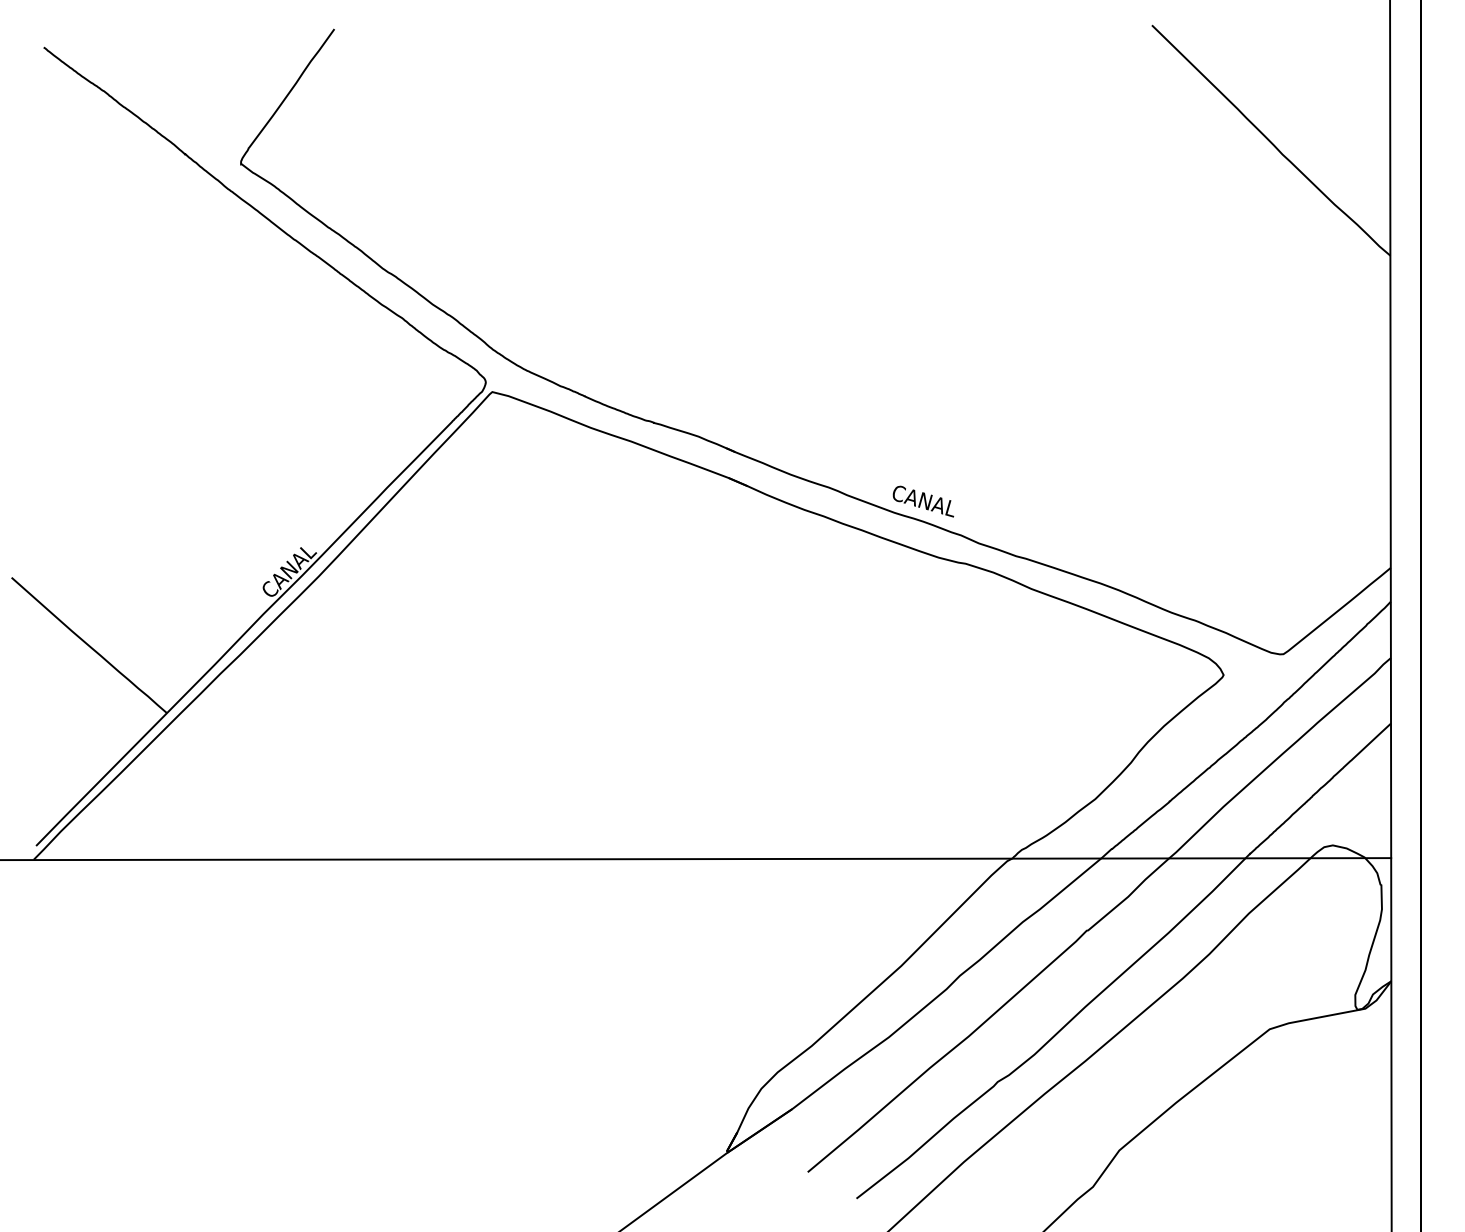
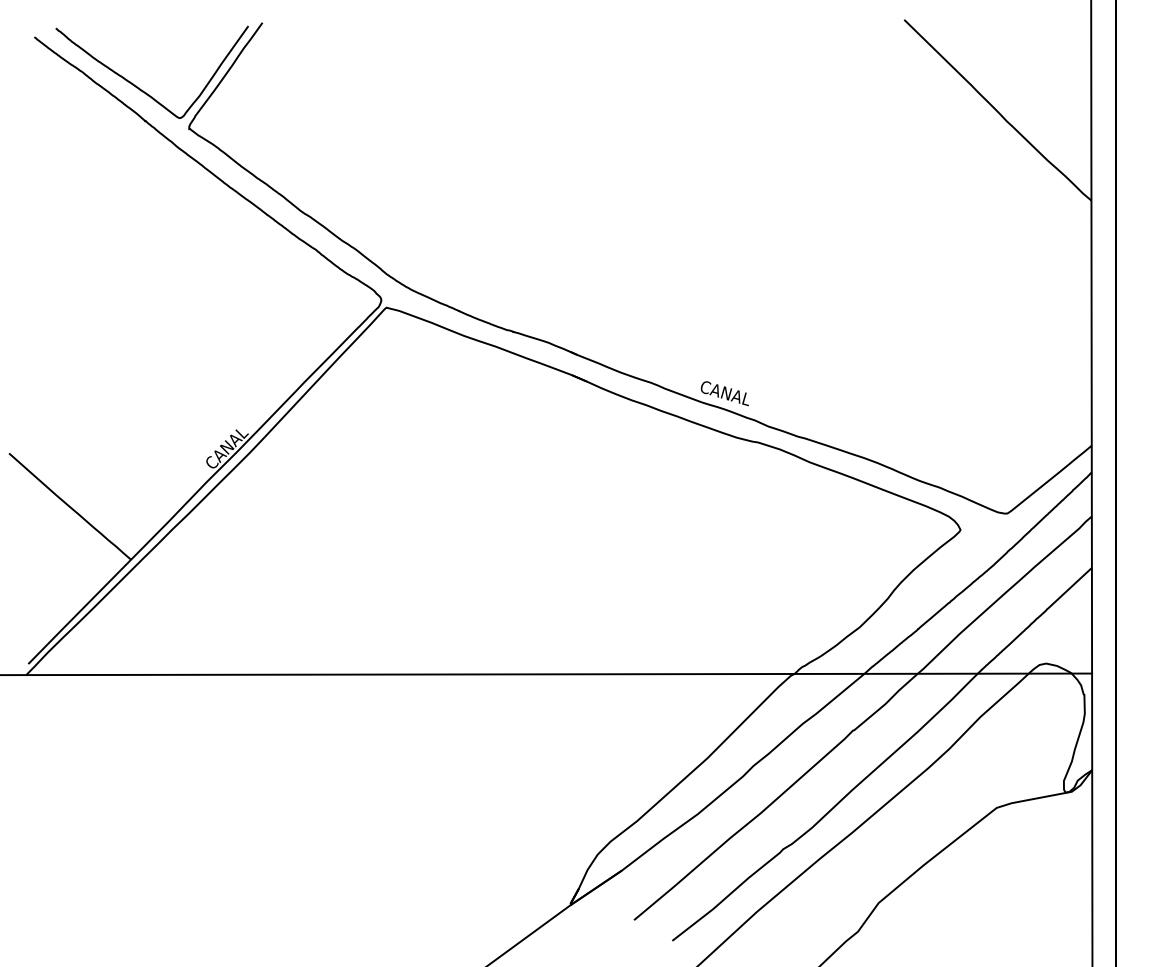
curve: (179, 113) -> (140, 89), added

